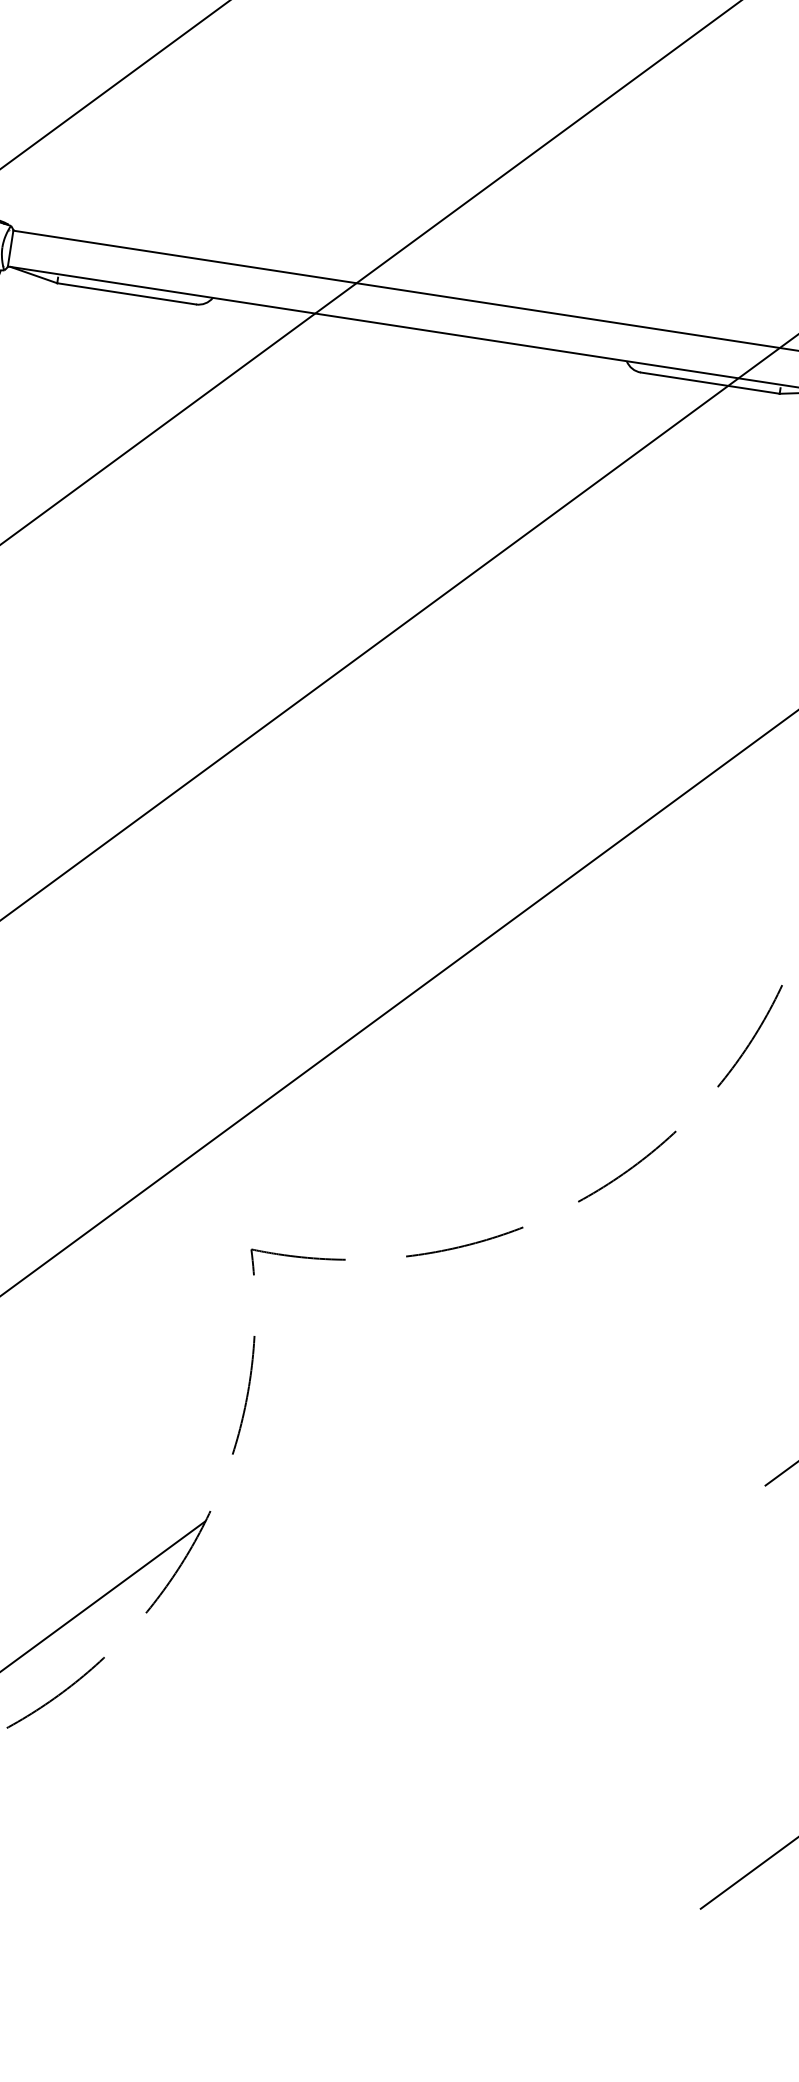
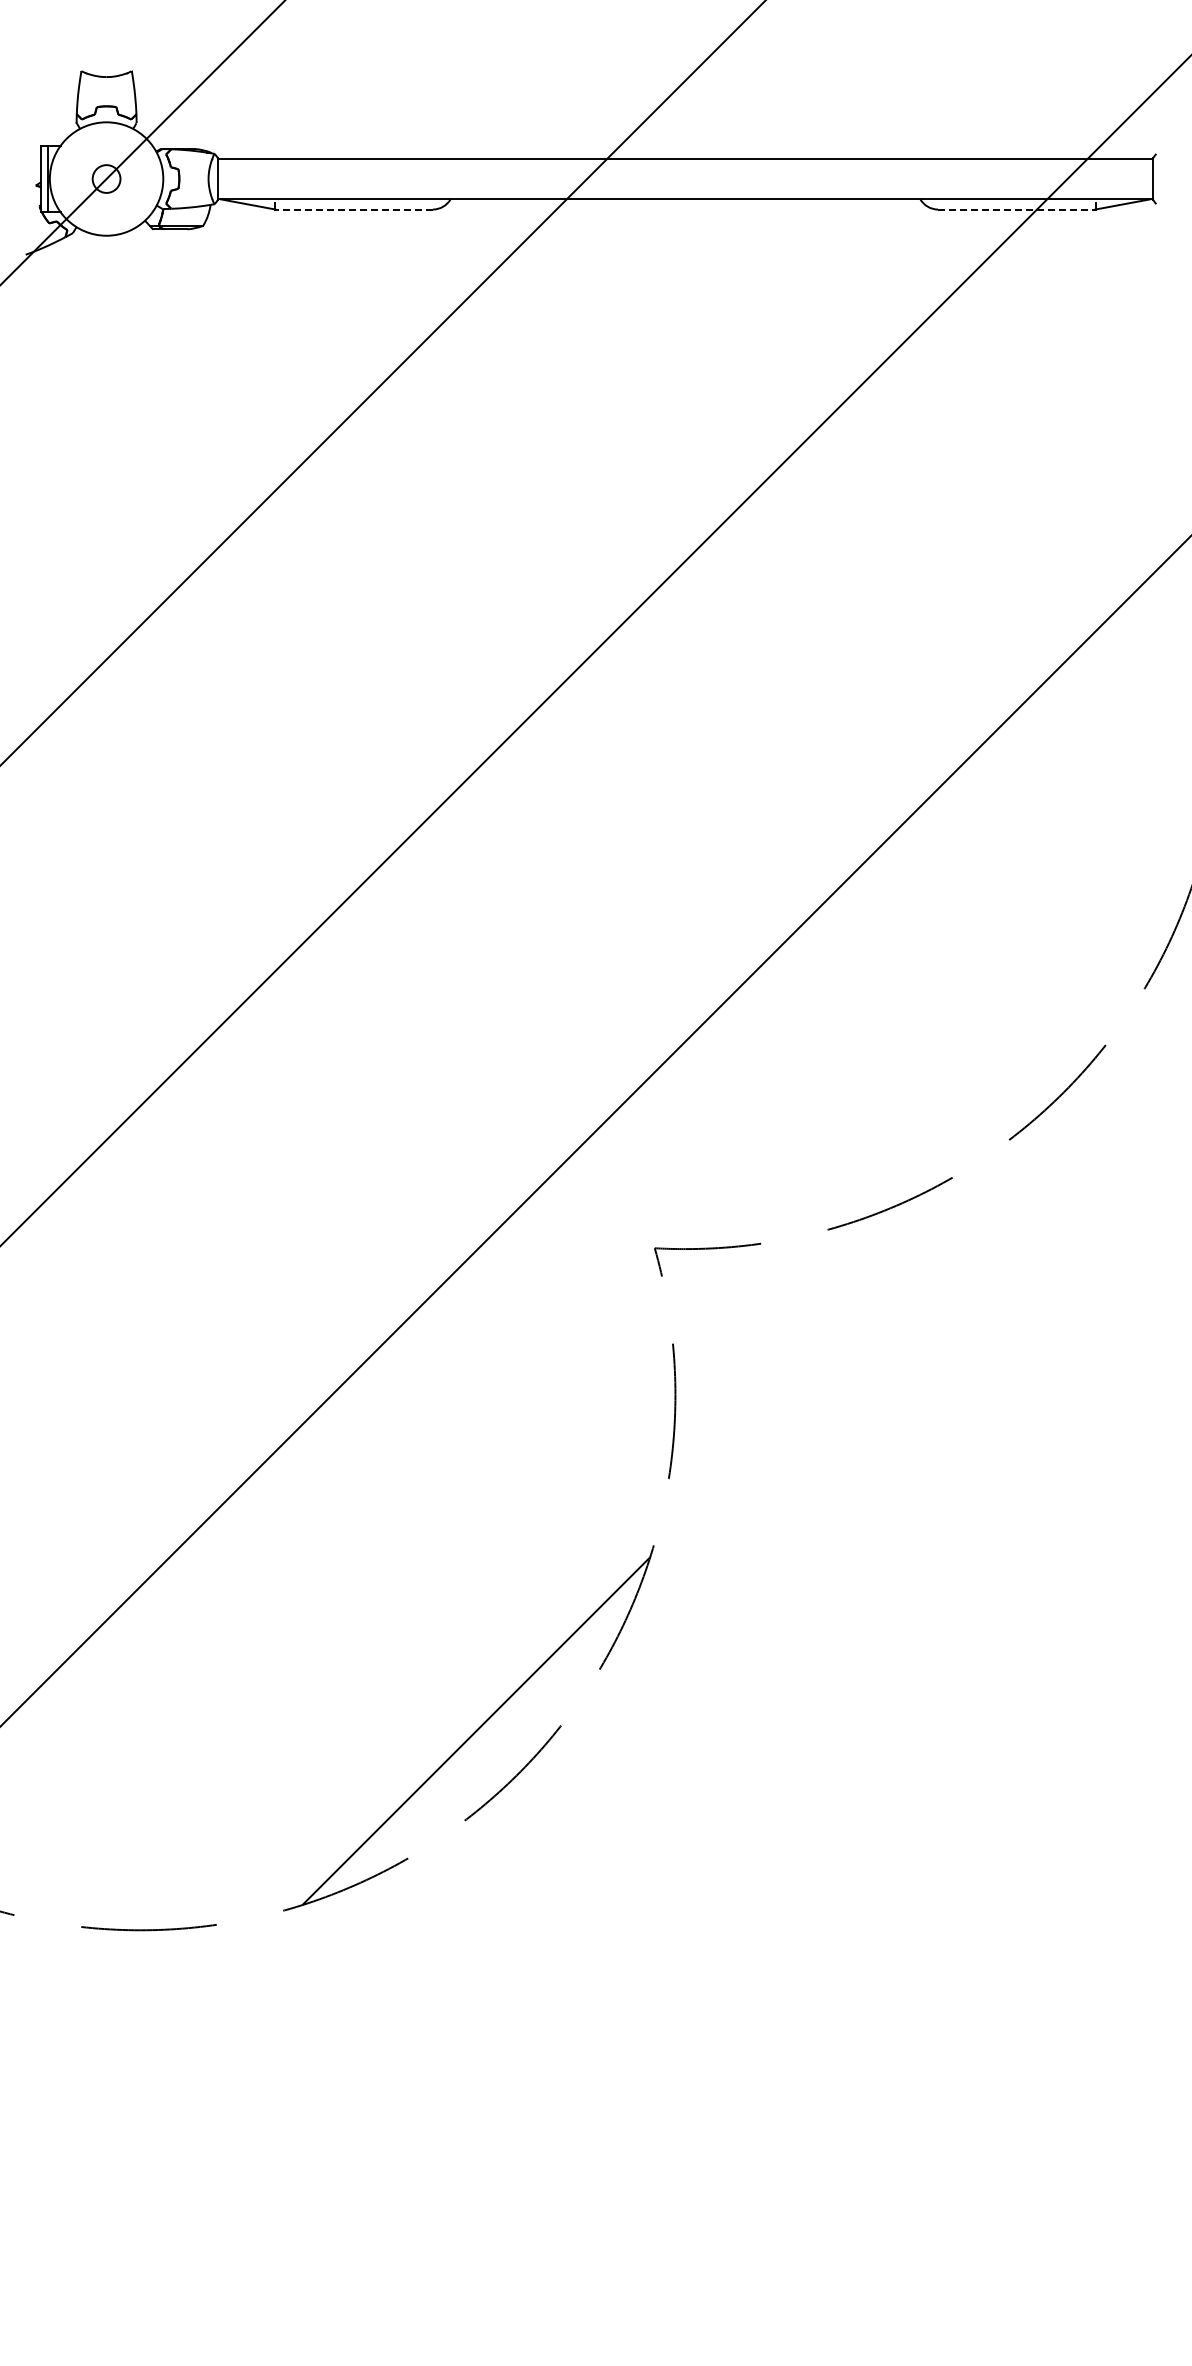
line: (126, 293) -> (354, 209), solid -> dashed
line: (710, 383) -> (1016, 209), solid -> dashed

